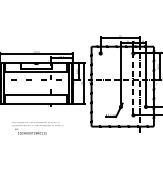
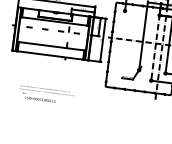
text: (37, 128) -> (46, 95), moved

